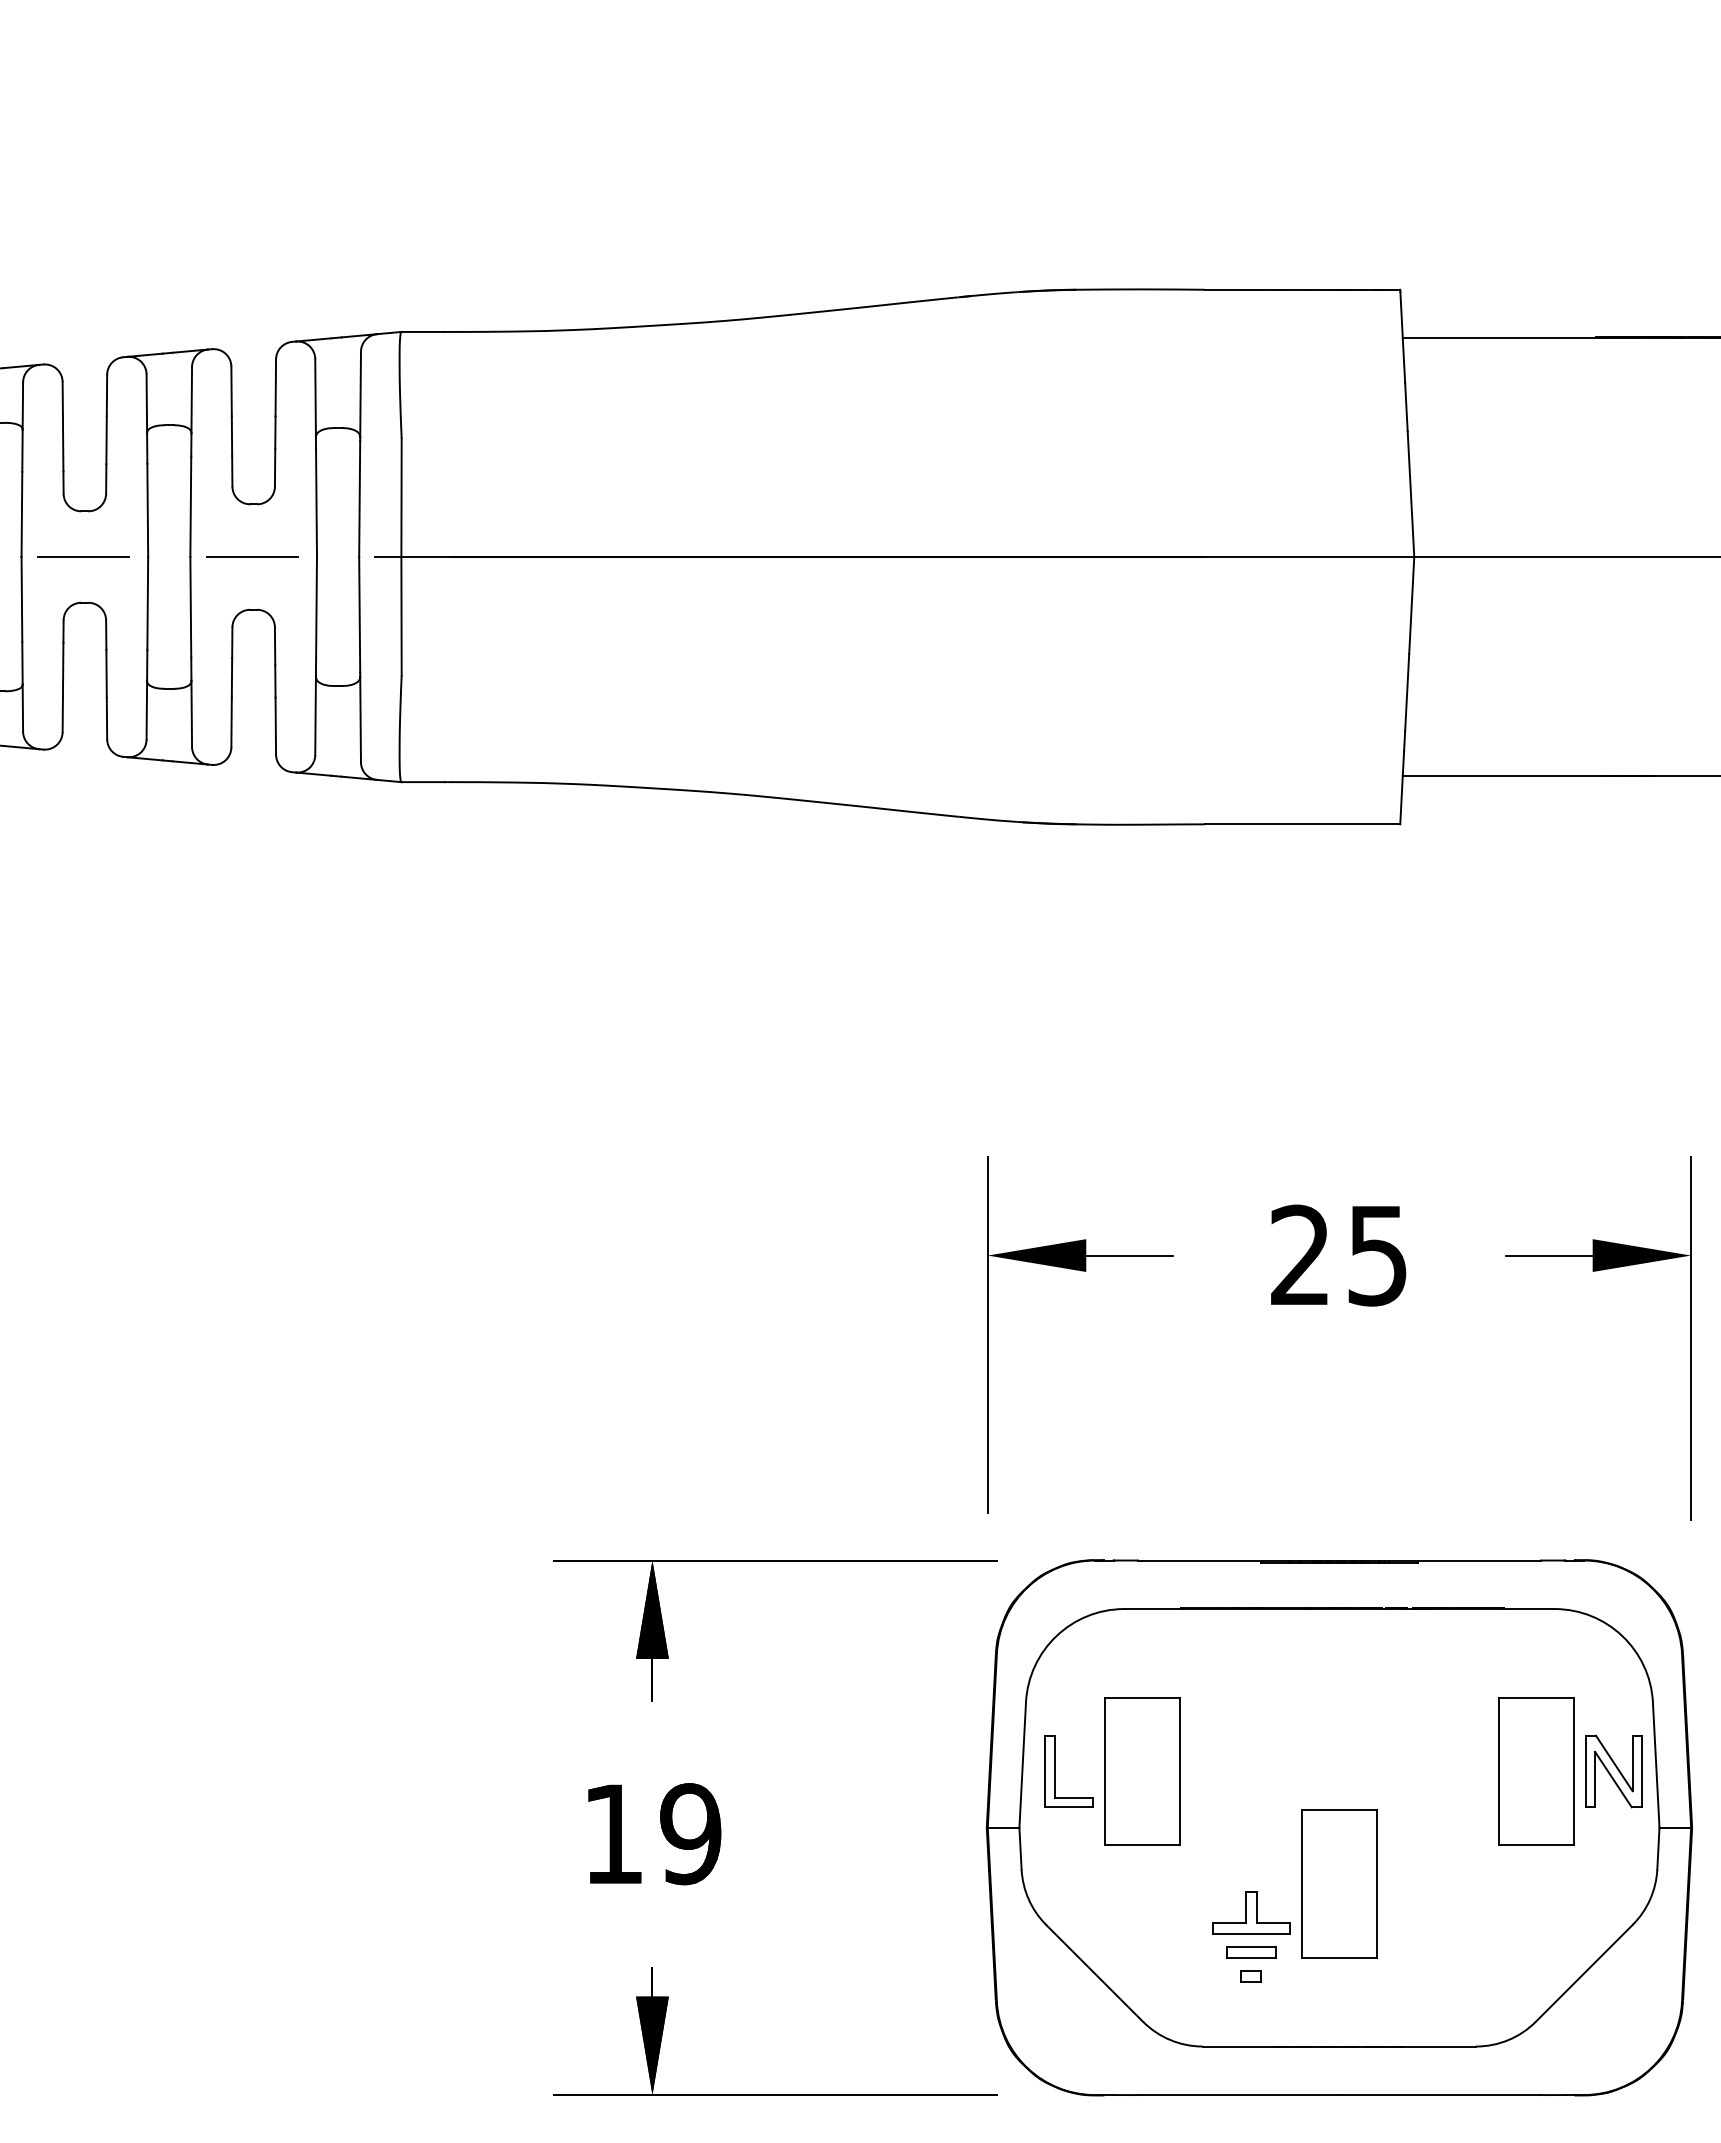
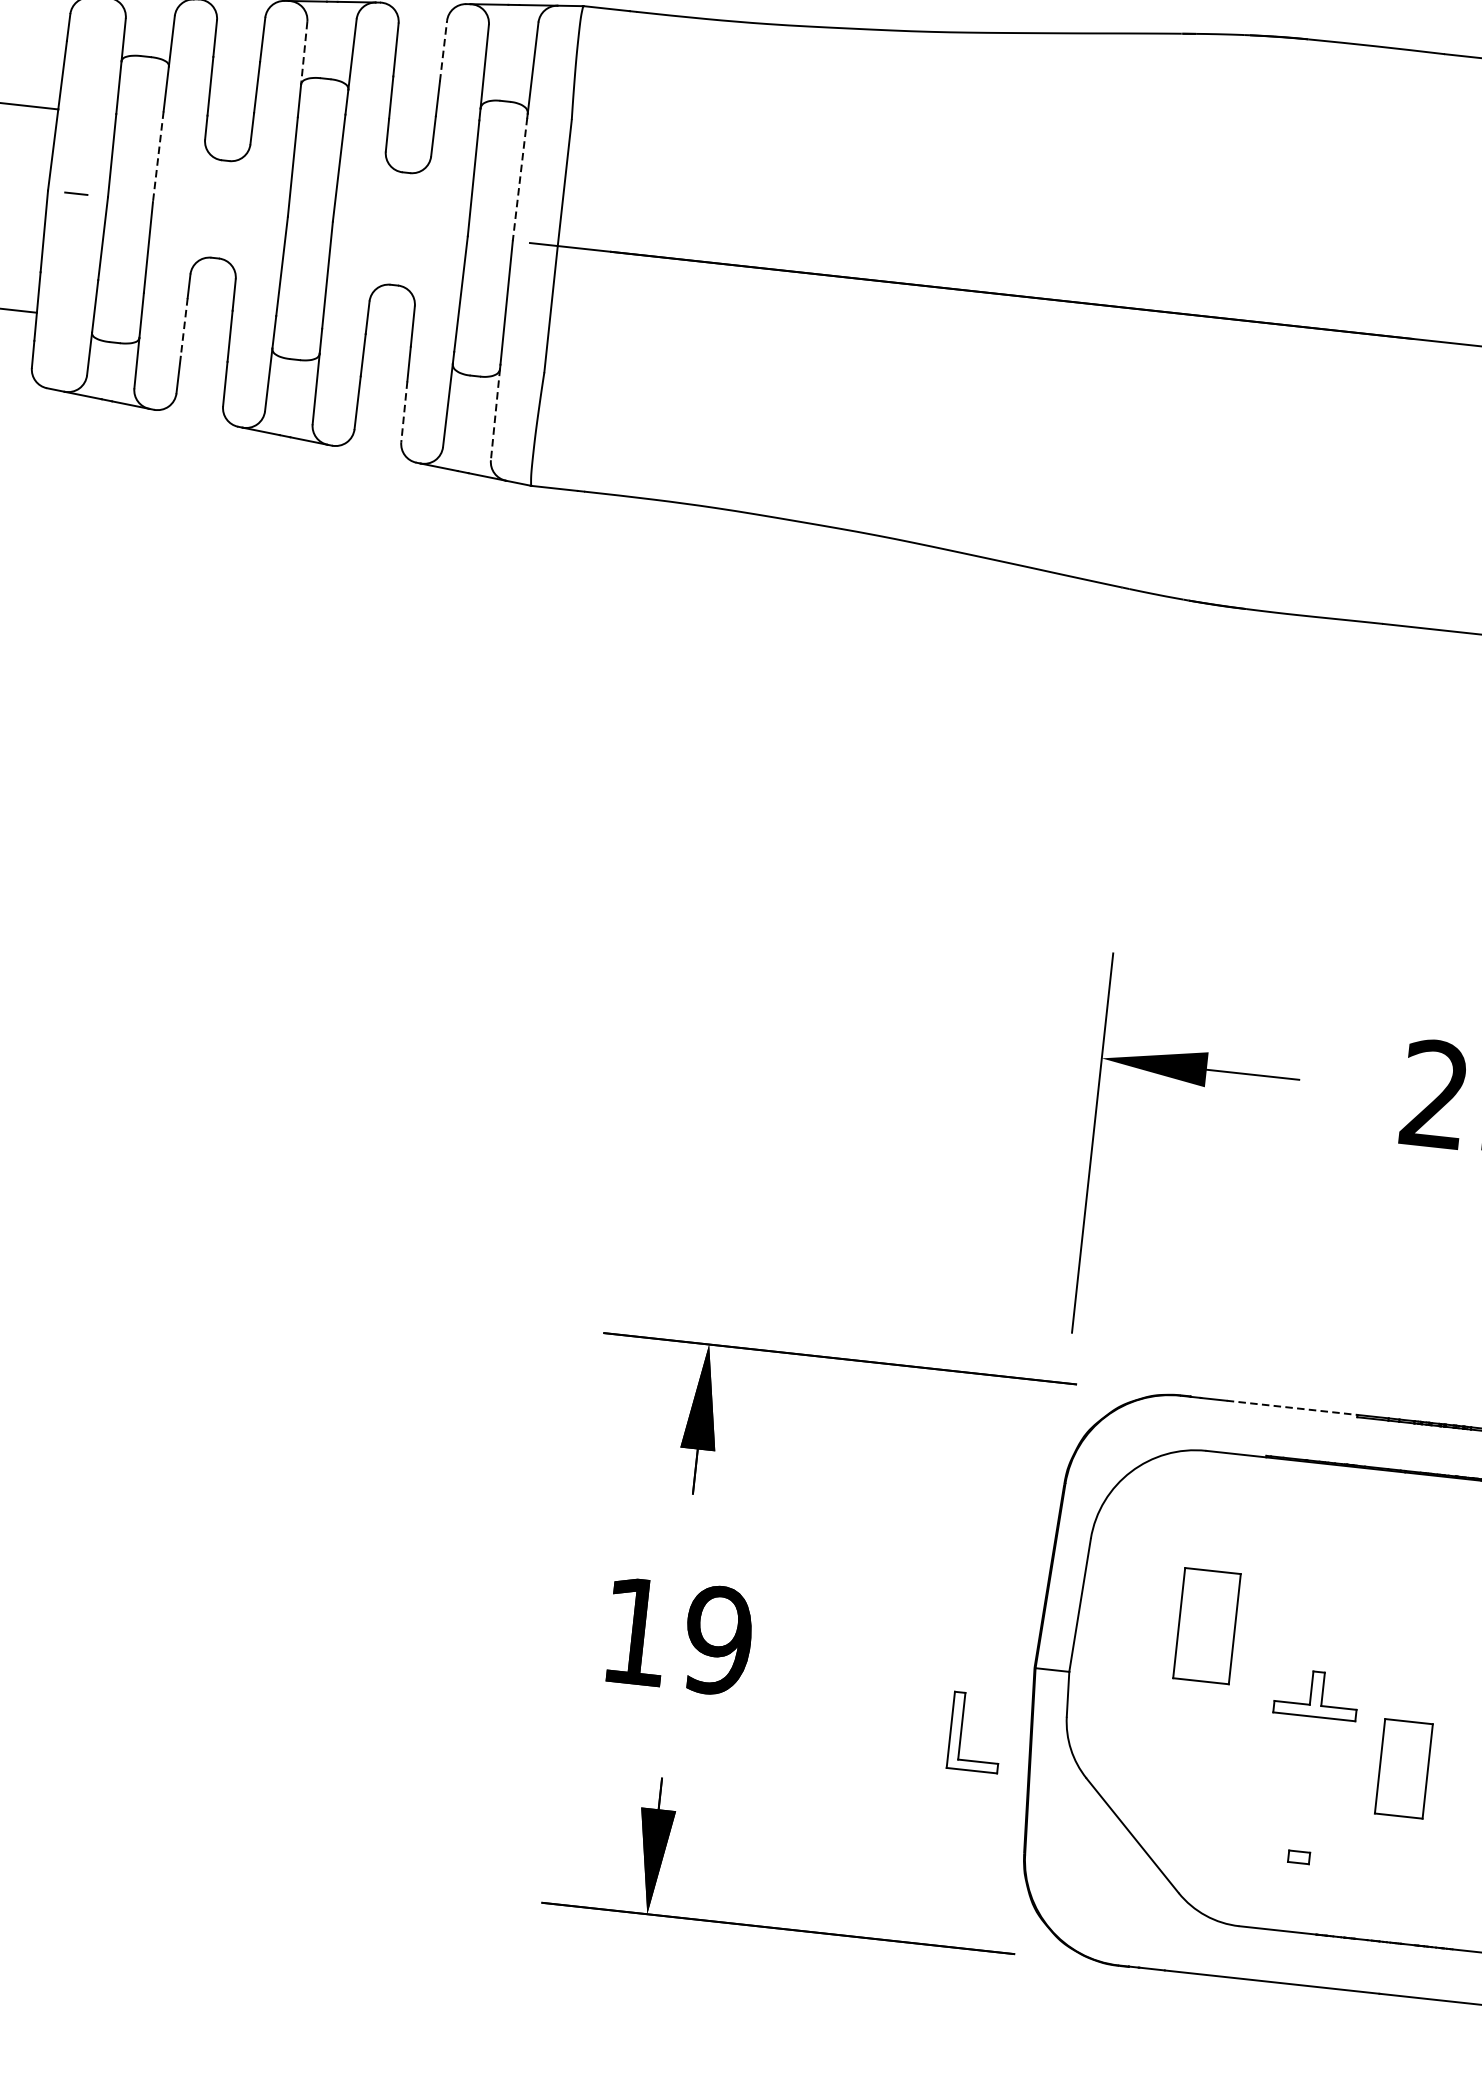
line: (275, 387) -> (443, 50), solid -> dashed
line: (146, 403) -> (303, 52), solid -> dashed
line: (359, 499) -> (519, 179), solid -> dashed
line: (21, 514) -> (157, 156), solid -> dashed
line: (82, 557) -> (217, 209), removed
line: (251, 557) -> (397, 229), removed
line: (63, 670) -> (184, 327), solid -> dashed
line: (360, 719) -> (495, 414), solid -> dashed
line: (275, 726) -> (403, 412), solid -> dashed
line: (1199, 1560) -> (1292, 1407), solid -> dashed
part: (1055, 1771) -> (961, 1731), moved
part: (1142, 1771) -> (1206, 1626), size x0.7
part: (1339, 1883) -> (1403, 1768), size x0.6
part: (1251, 1912) -> (1317, 1694), moved
part: (1251, 1952) -> (1302, 1831), removed

